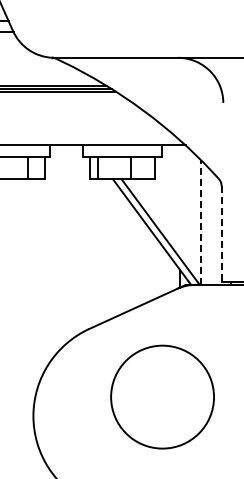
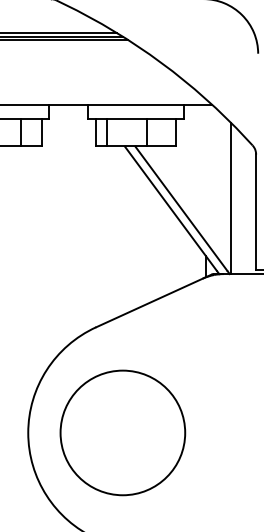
line: (200, 222) -> (230, 198), dashed -> solid
line: (221, 233) -> (255, 211), dashed -> solid
circle: (162, 396) -> (122, 432), moved

